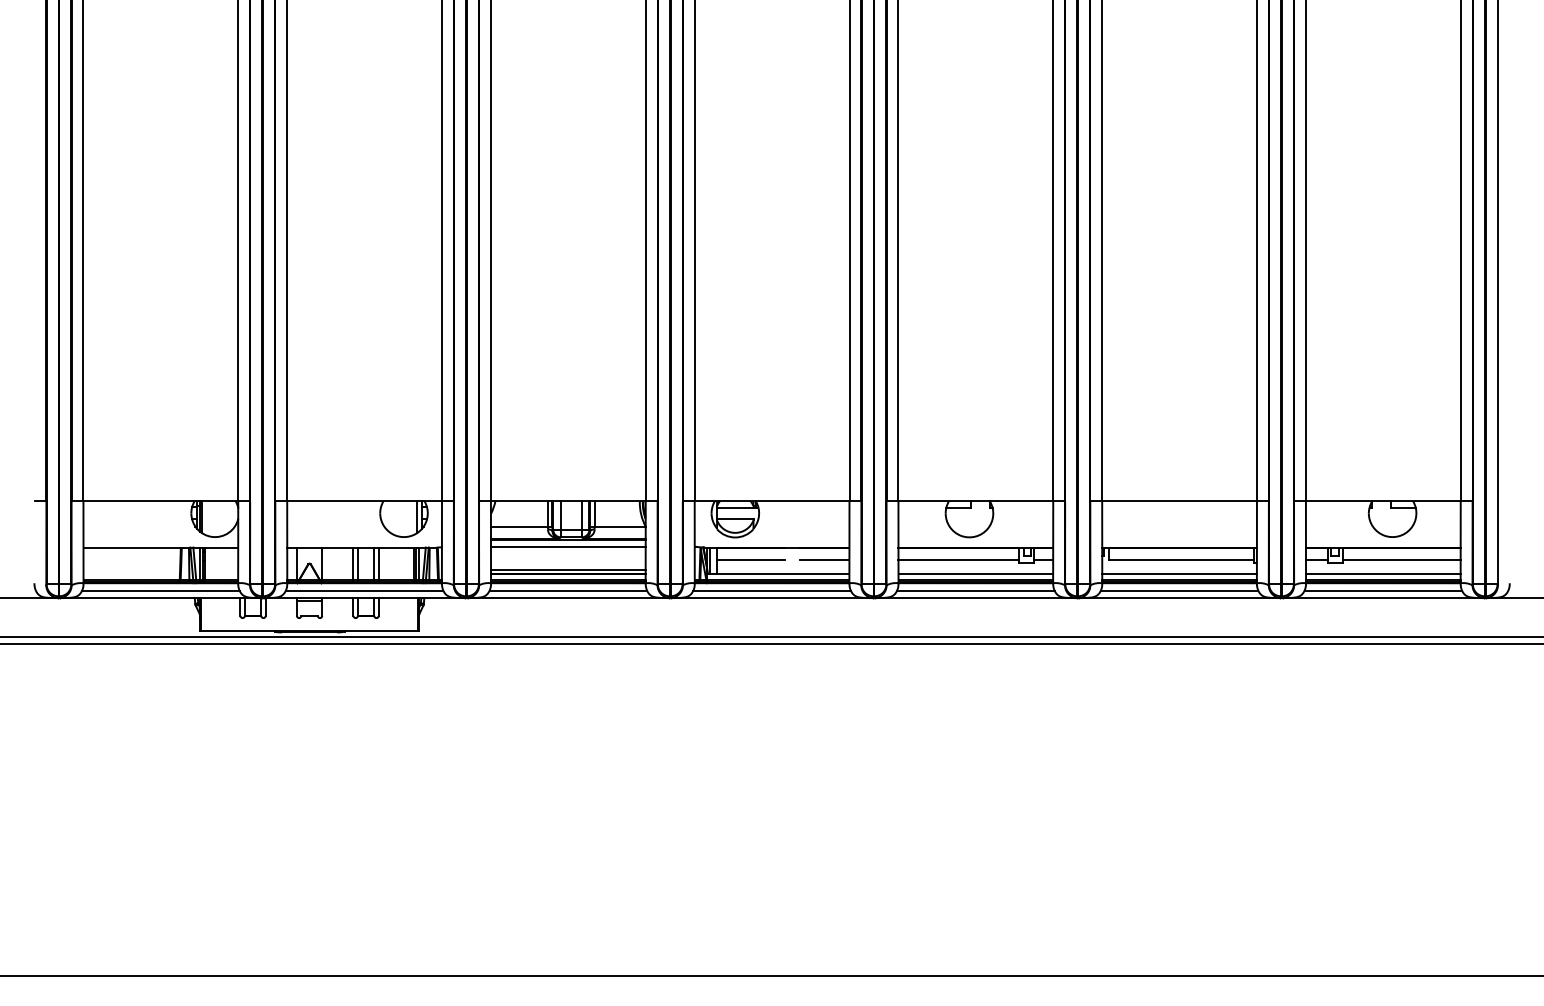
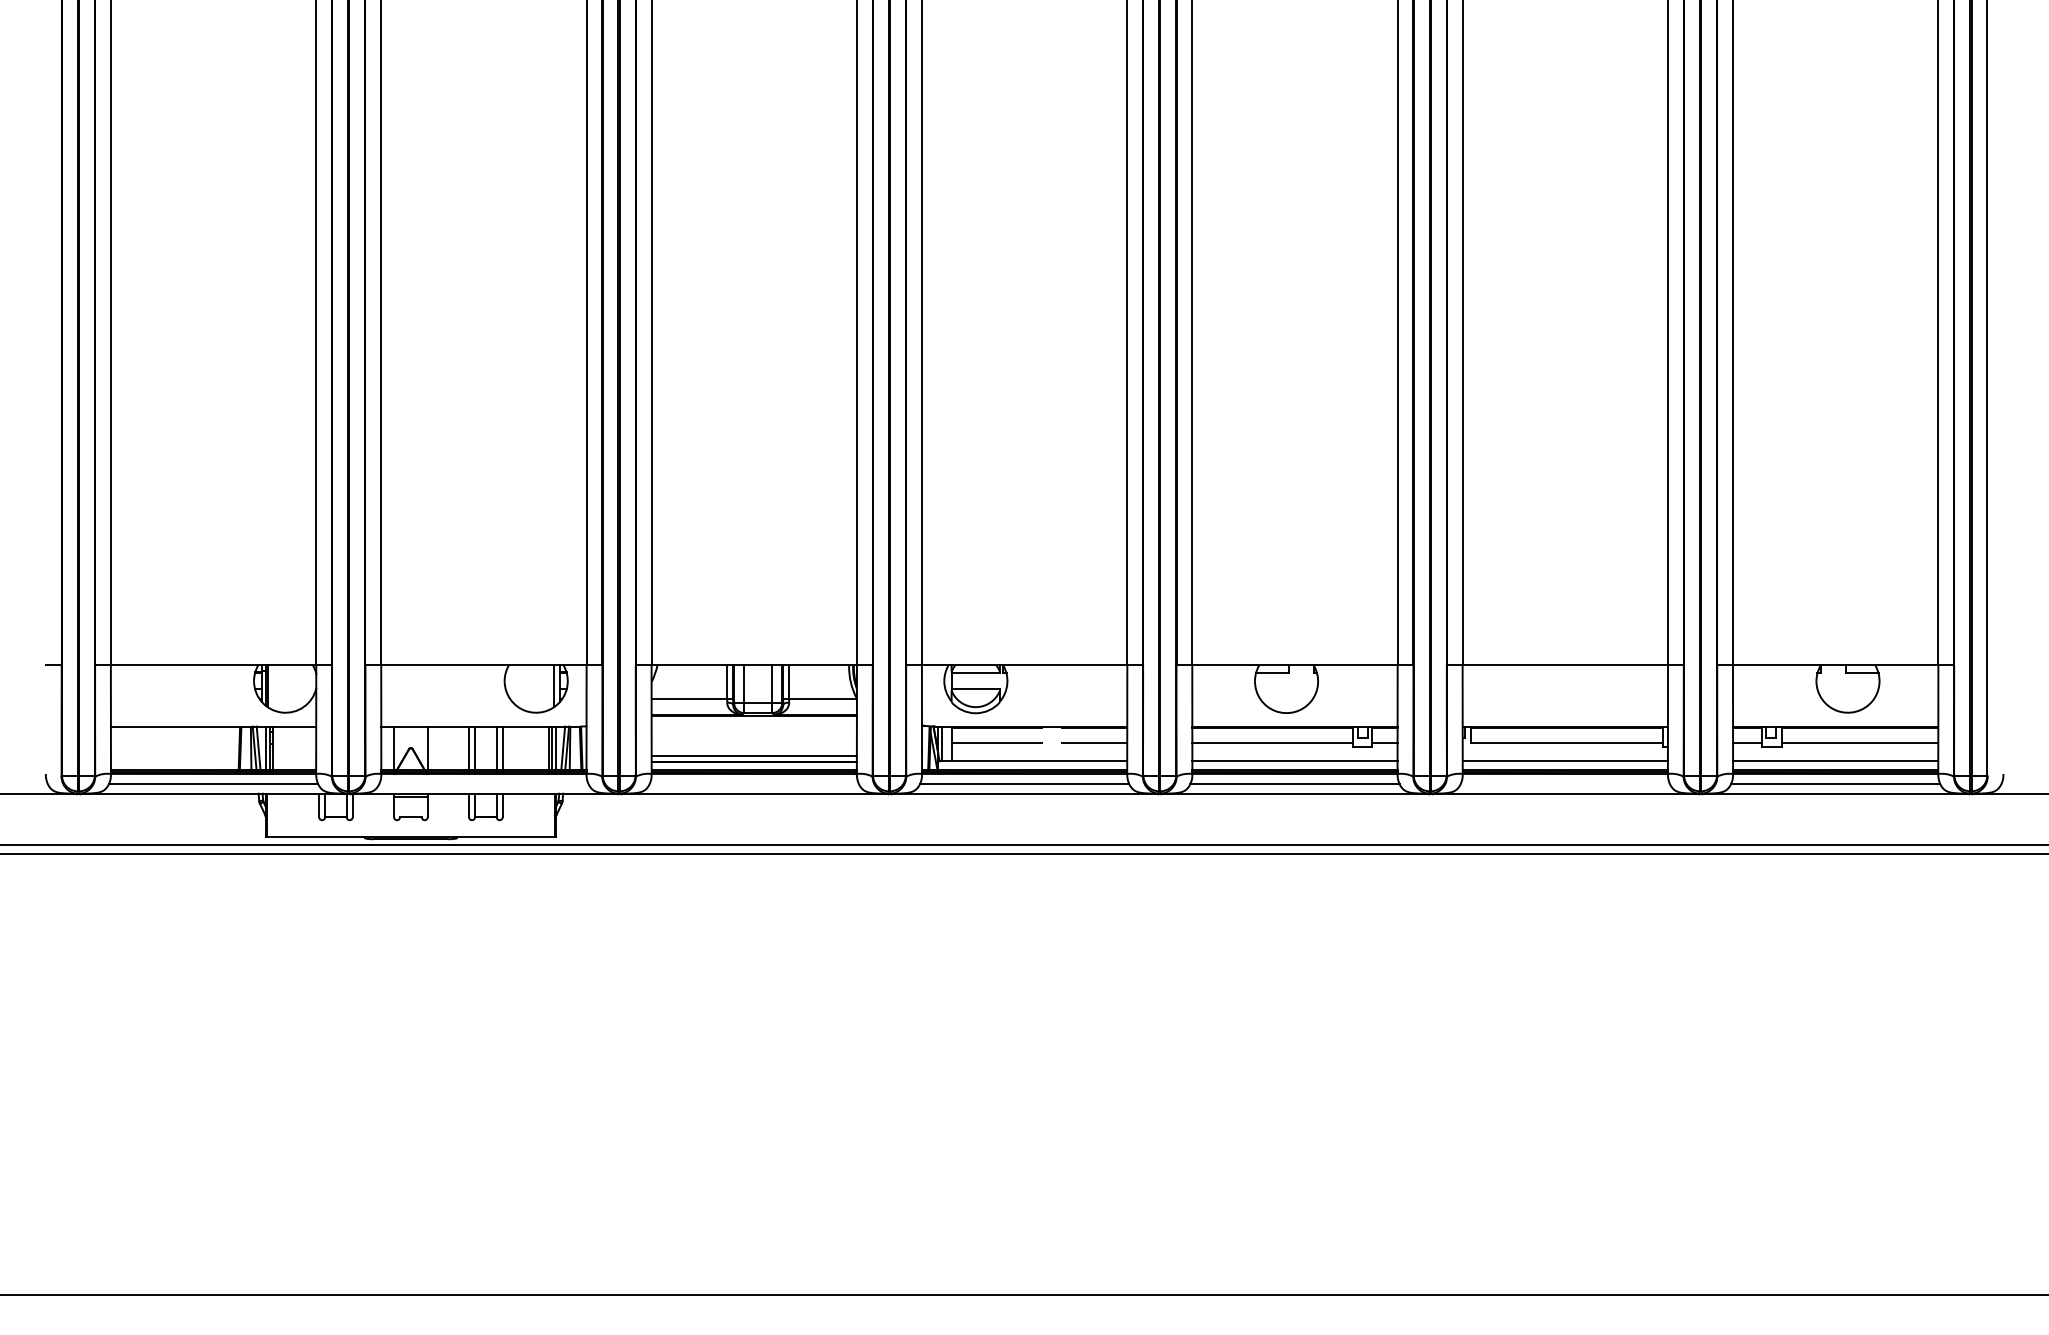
line: (567, 546) -> (753, 725), removed
line: (364, 590) -> (483, 783), removed
line: (568, 590) -> (754, 783), removed
line: (1179, 590) -> (1565, 783), removed

